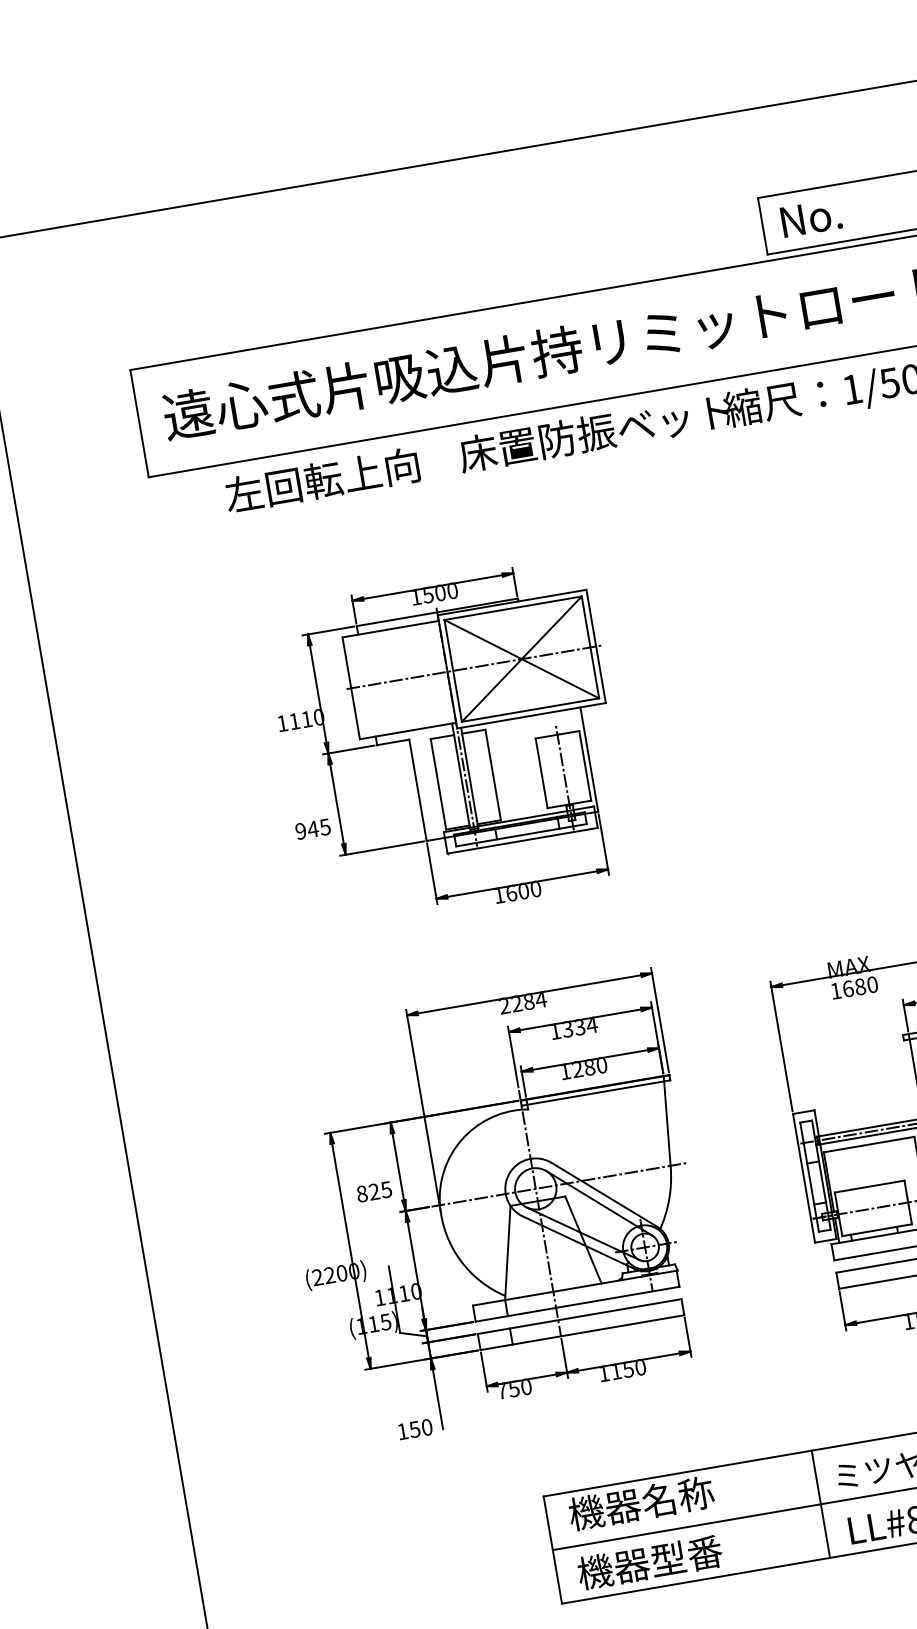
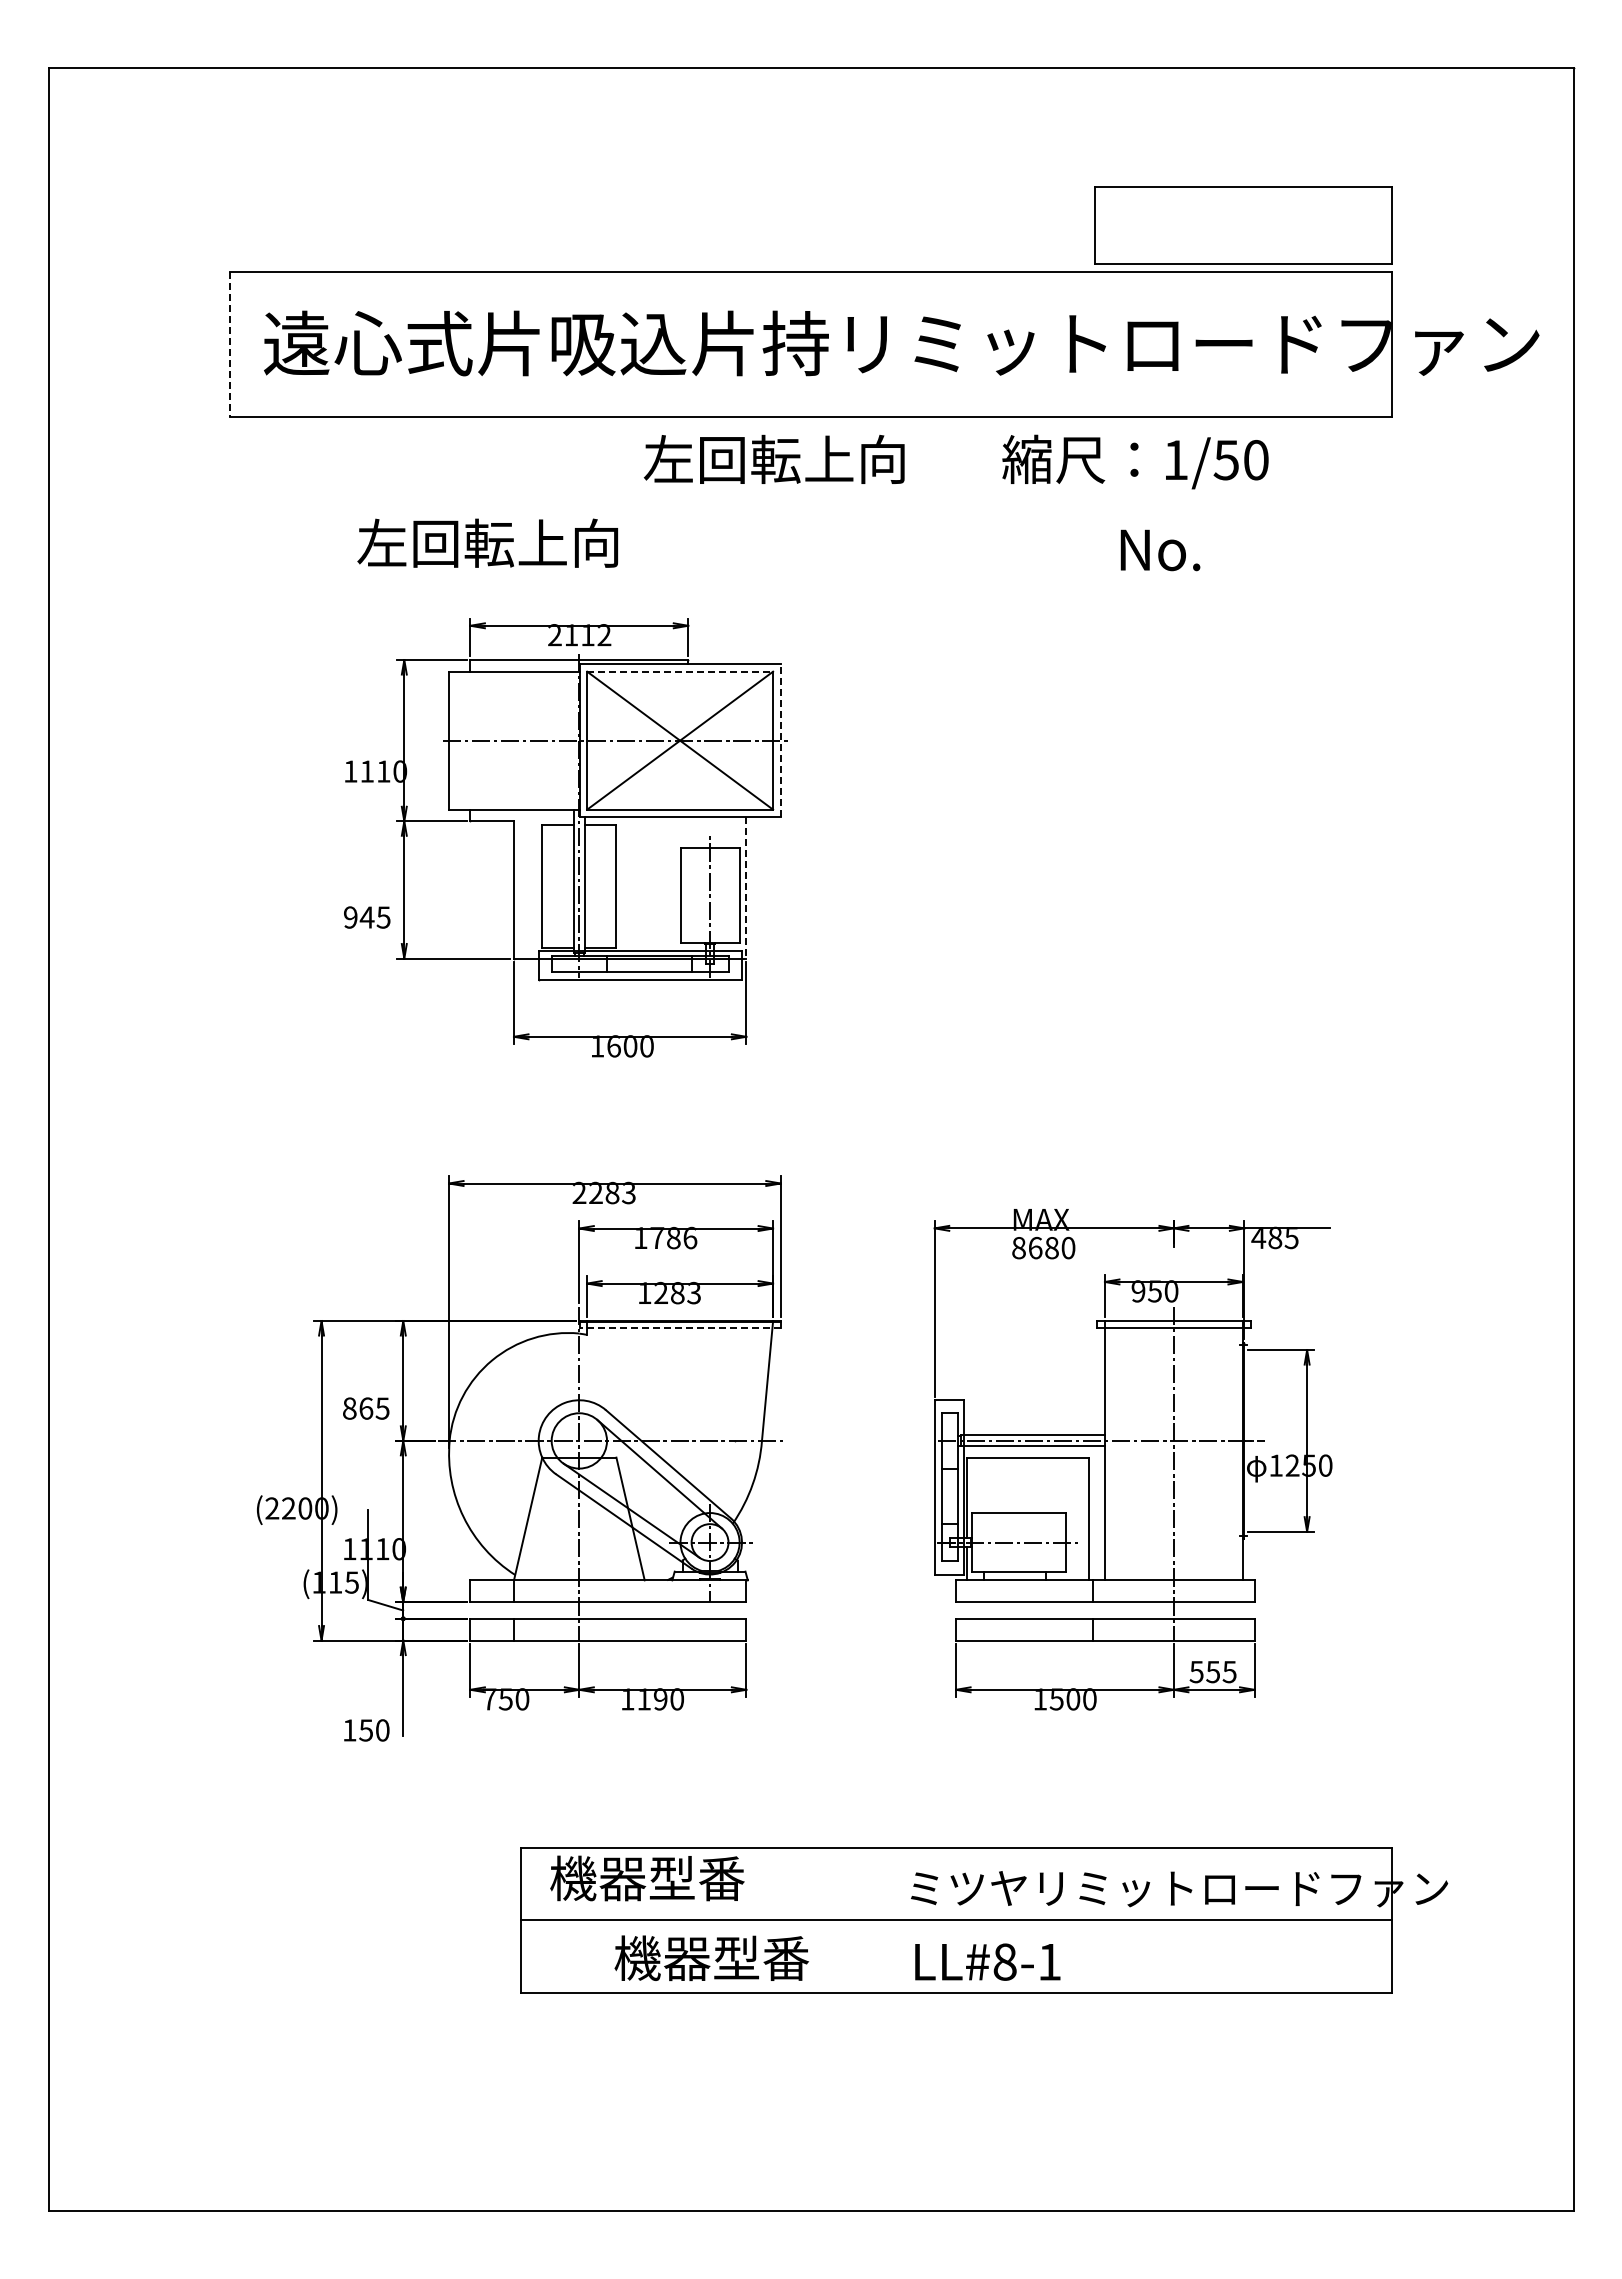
text: (811, 218) -> (1160, 550), moved
line: (139, 423) -> (230, 344), solid -> dashed
text: (593, 433) -> (825, 459), 床置防振ベット -> 左回転上向
text: (321, 479) -> (487, 542), moved
text: (434, 594) -> (579, 635), 1500 -> 2112
line: (513, 608) -> (680, 671), solid -> dashed
line: (595, 646) -> (780, 740), solid -> dashed
line: (589, 759) -> (746, 887), solid -> dashed
text: (835, 991) -> (1018, 1248), 1680 -> 8680
text: (540, 999) -> (628, 1192), 2284 -> 2283
text: (579, 1026) -> (673, 1237), 1334 -> 1786
text: (601, 1065) -> (693, 1293), 1280 -> 1283
line: (596, 1093) -> (680, 1328), solid -> dashed
text: (374, 1191) -> (366, 1408), 825 -> 865
text: (628, 1369) -> (660, 1699), 1150 -> 1190
text: (677, 1497) -> (696, 1878), 機器名称 -> 機器型番
line: (820, 1503) -> (883, 1919), removed
text: (649, 1561) -> (711, 1957), moved

